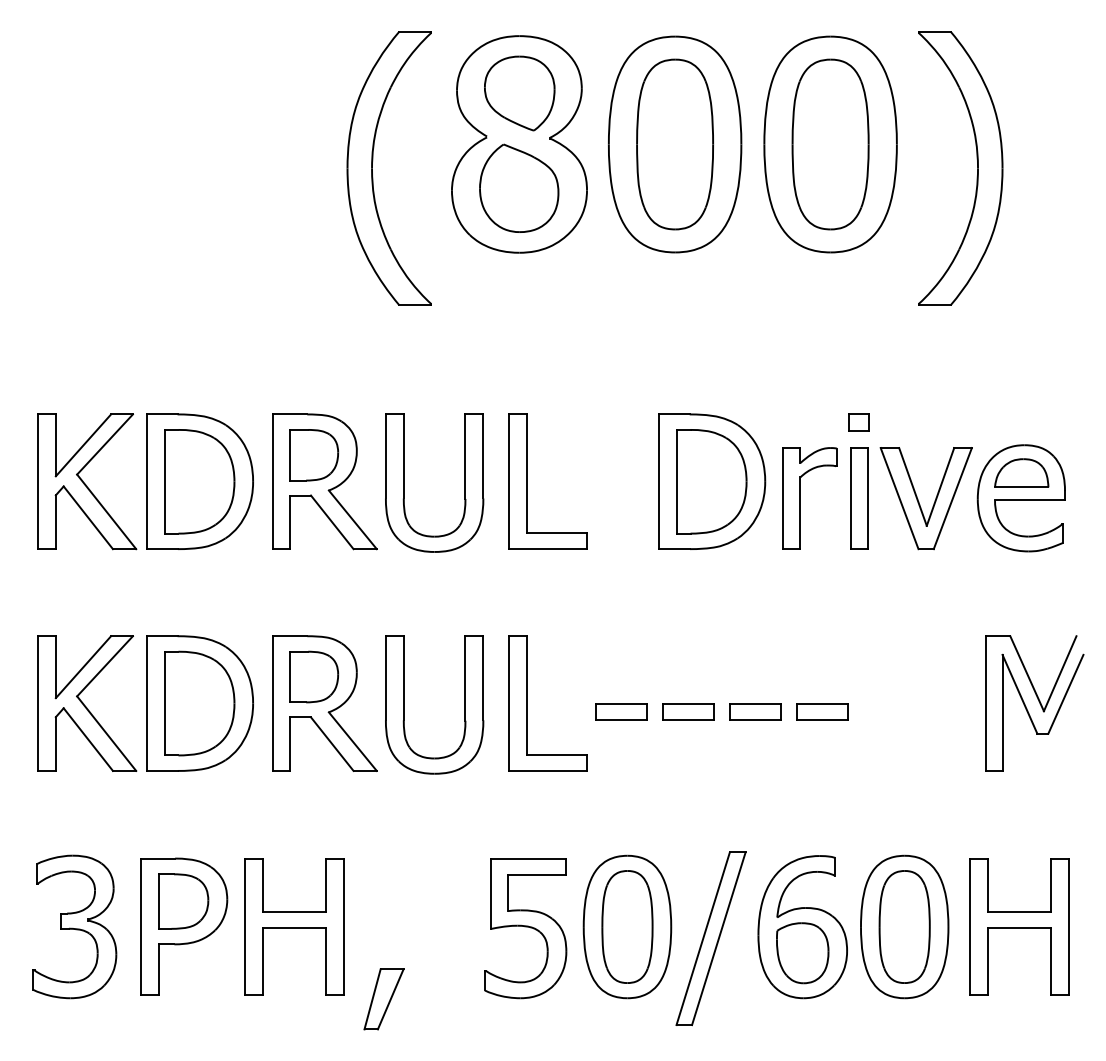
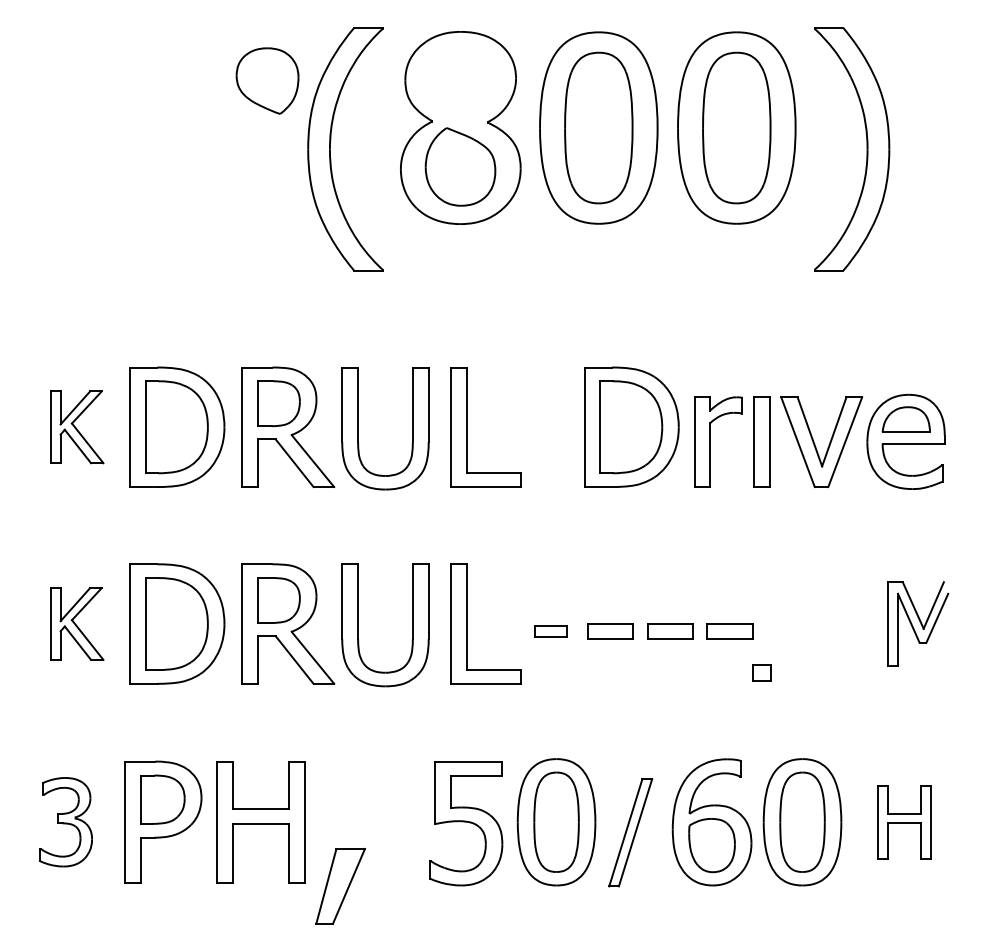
part: (519, 93) -> (267, 81), moved
part: (858, 422) -> (761, 672), moved
part: (87, 481) -> (77, 427), size x0.6
part: (87, 703) -> (77, 623), size x0.6
part: (1034, 703) -> (917, 623), size x0.7
part: (621, 711) -> (551, 631), size x0.7
part: (74, 926) -> (65, 821), size x0.7
part: (1019, 926) -> (904, 821), size x0.6
part: (710, 938) -> (630, 832), size x0.7
part: (383, 999) -> (340, 886), size x1.4

